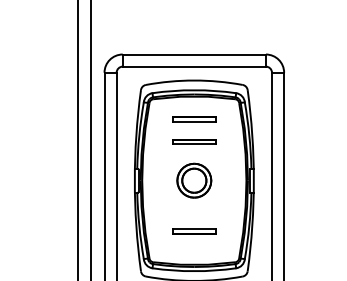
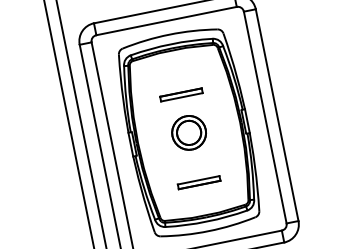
part: (194, 119) -> (177, 72), removed

